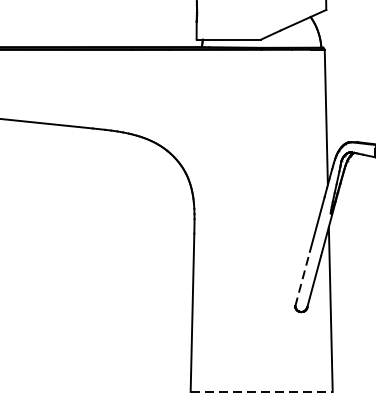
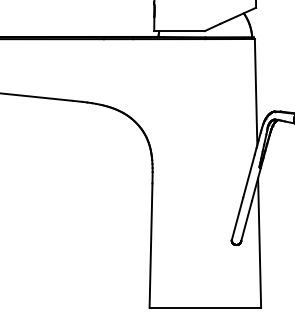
line: (302, 278) -> (237, 218), dashed -> solid
line: (261, 391) -> (205, 307), dashed -> solid

